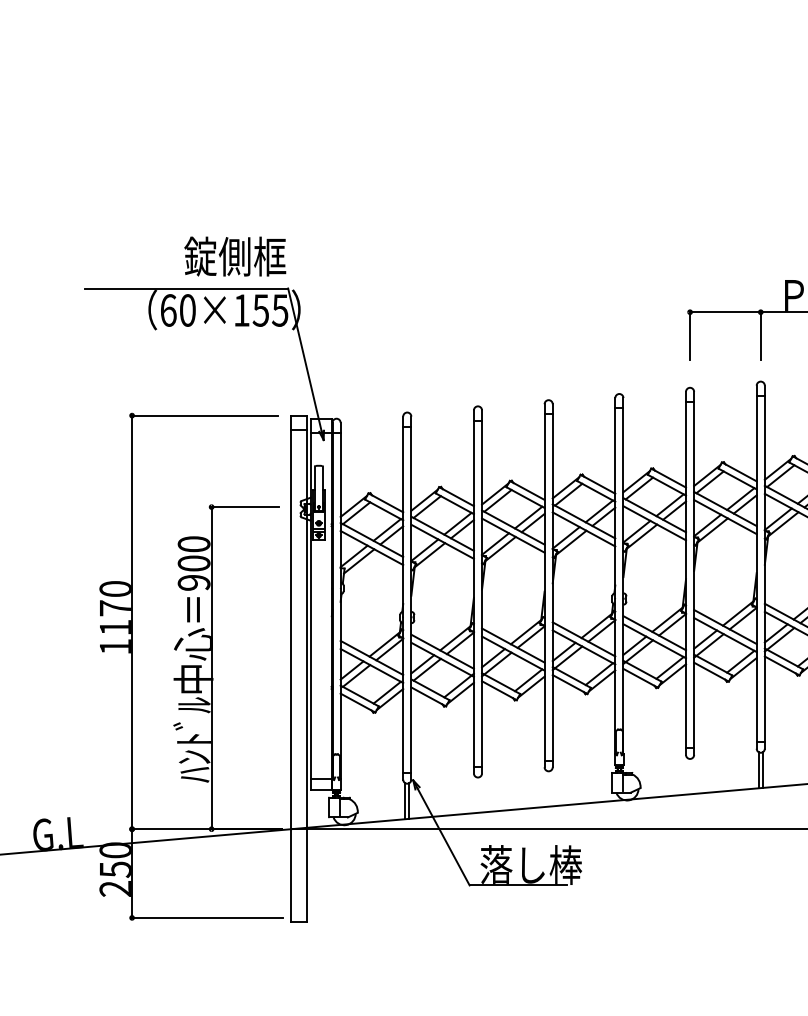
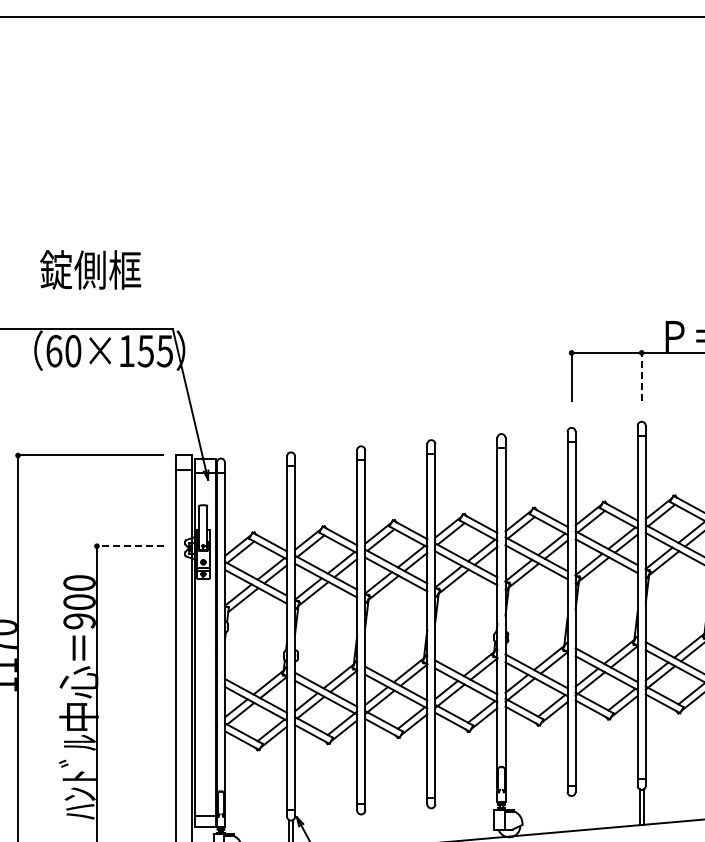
text: (235, 256) -> (90, 269), moved
line: (760, 335) -> (641, 375), solid -> dashed
line: (245, 507) -> (130, 546), solid -> dashed

